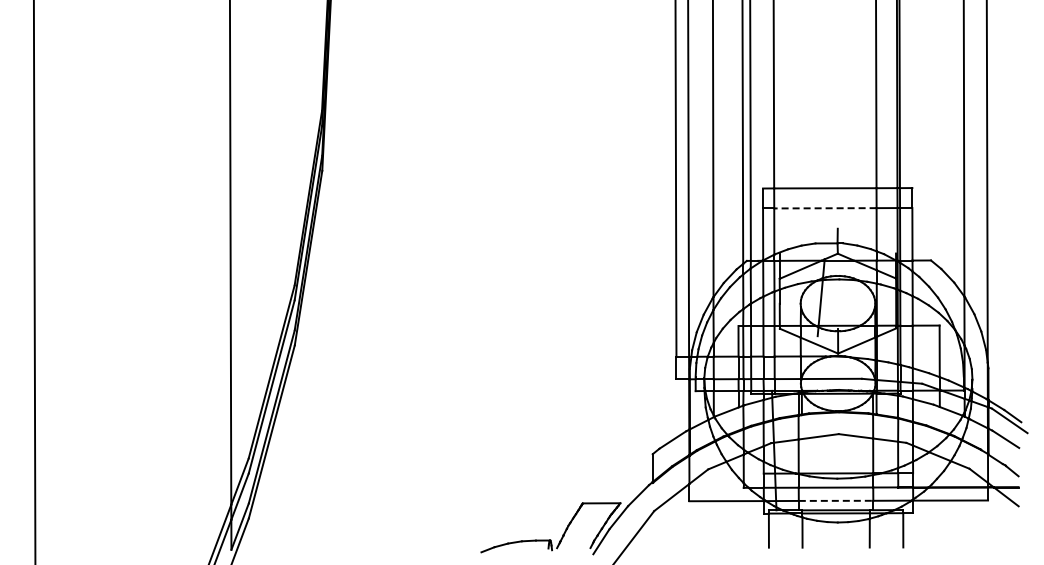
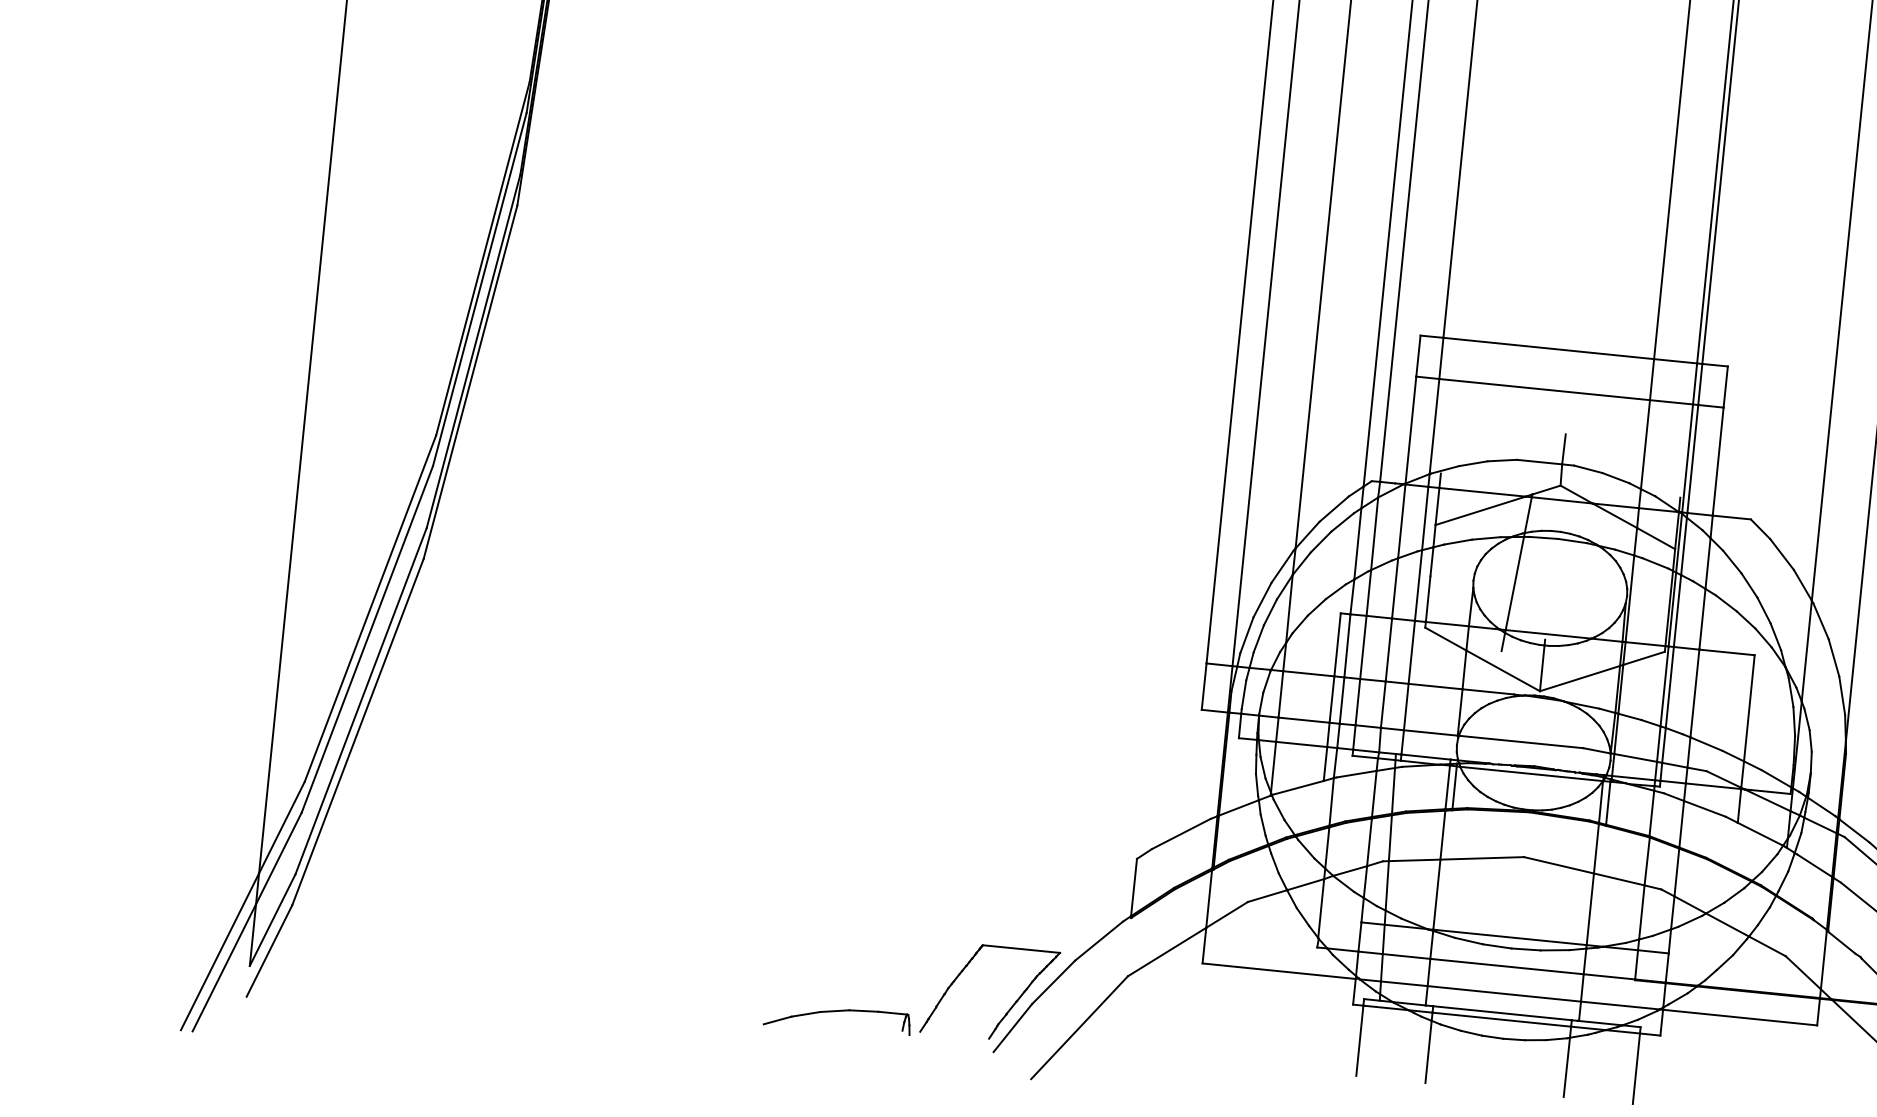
line: (824, 208) -> (1542, 389), dashed -> solid
line: (836, 500) -> (1505, 993), dashed -> solid

